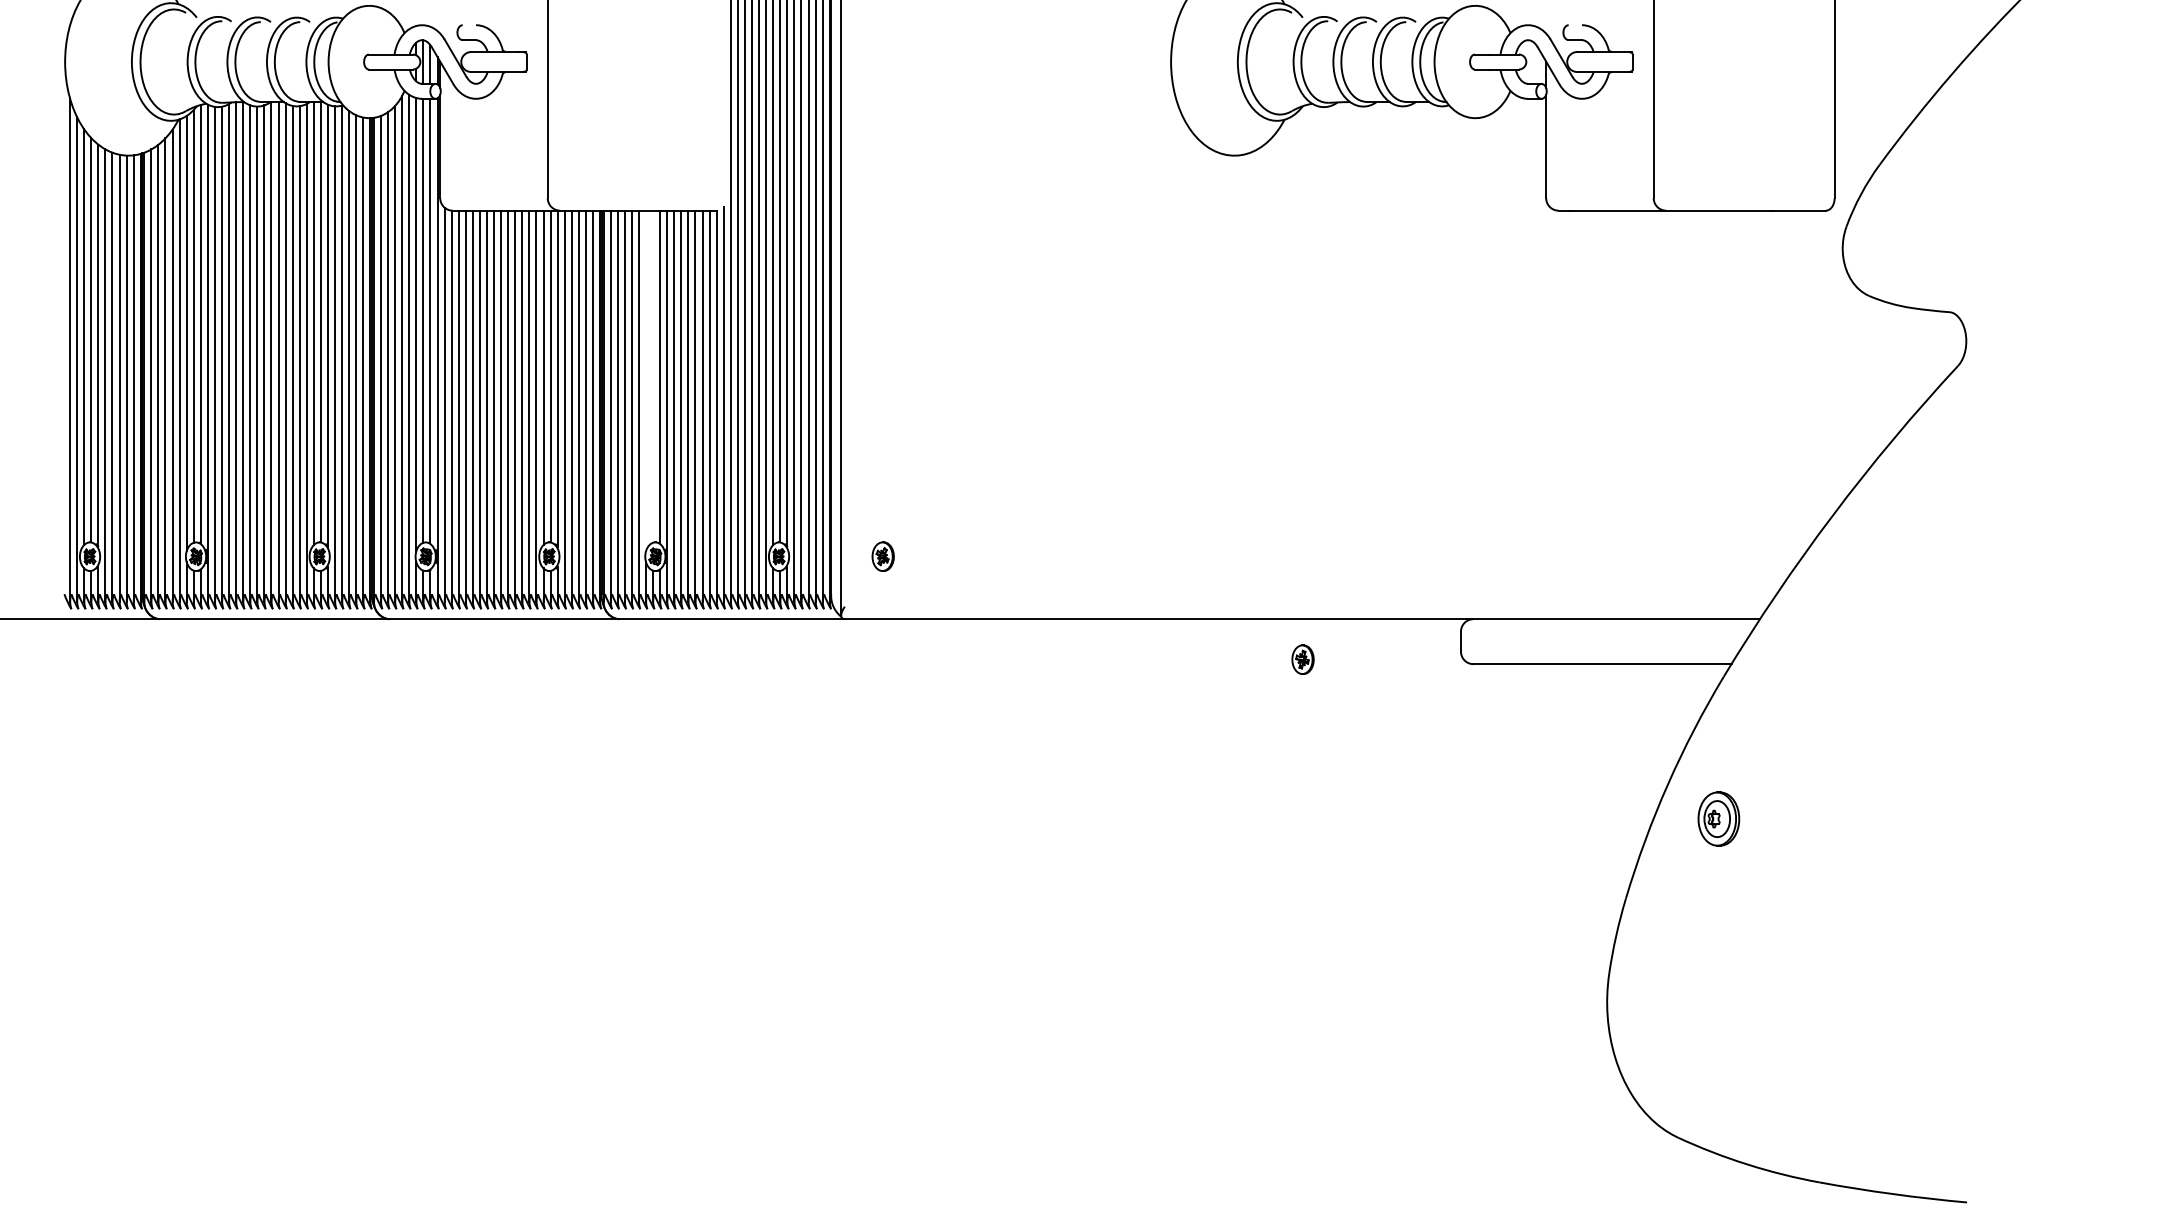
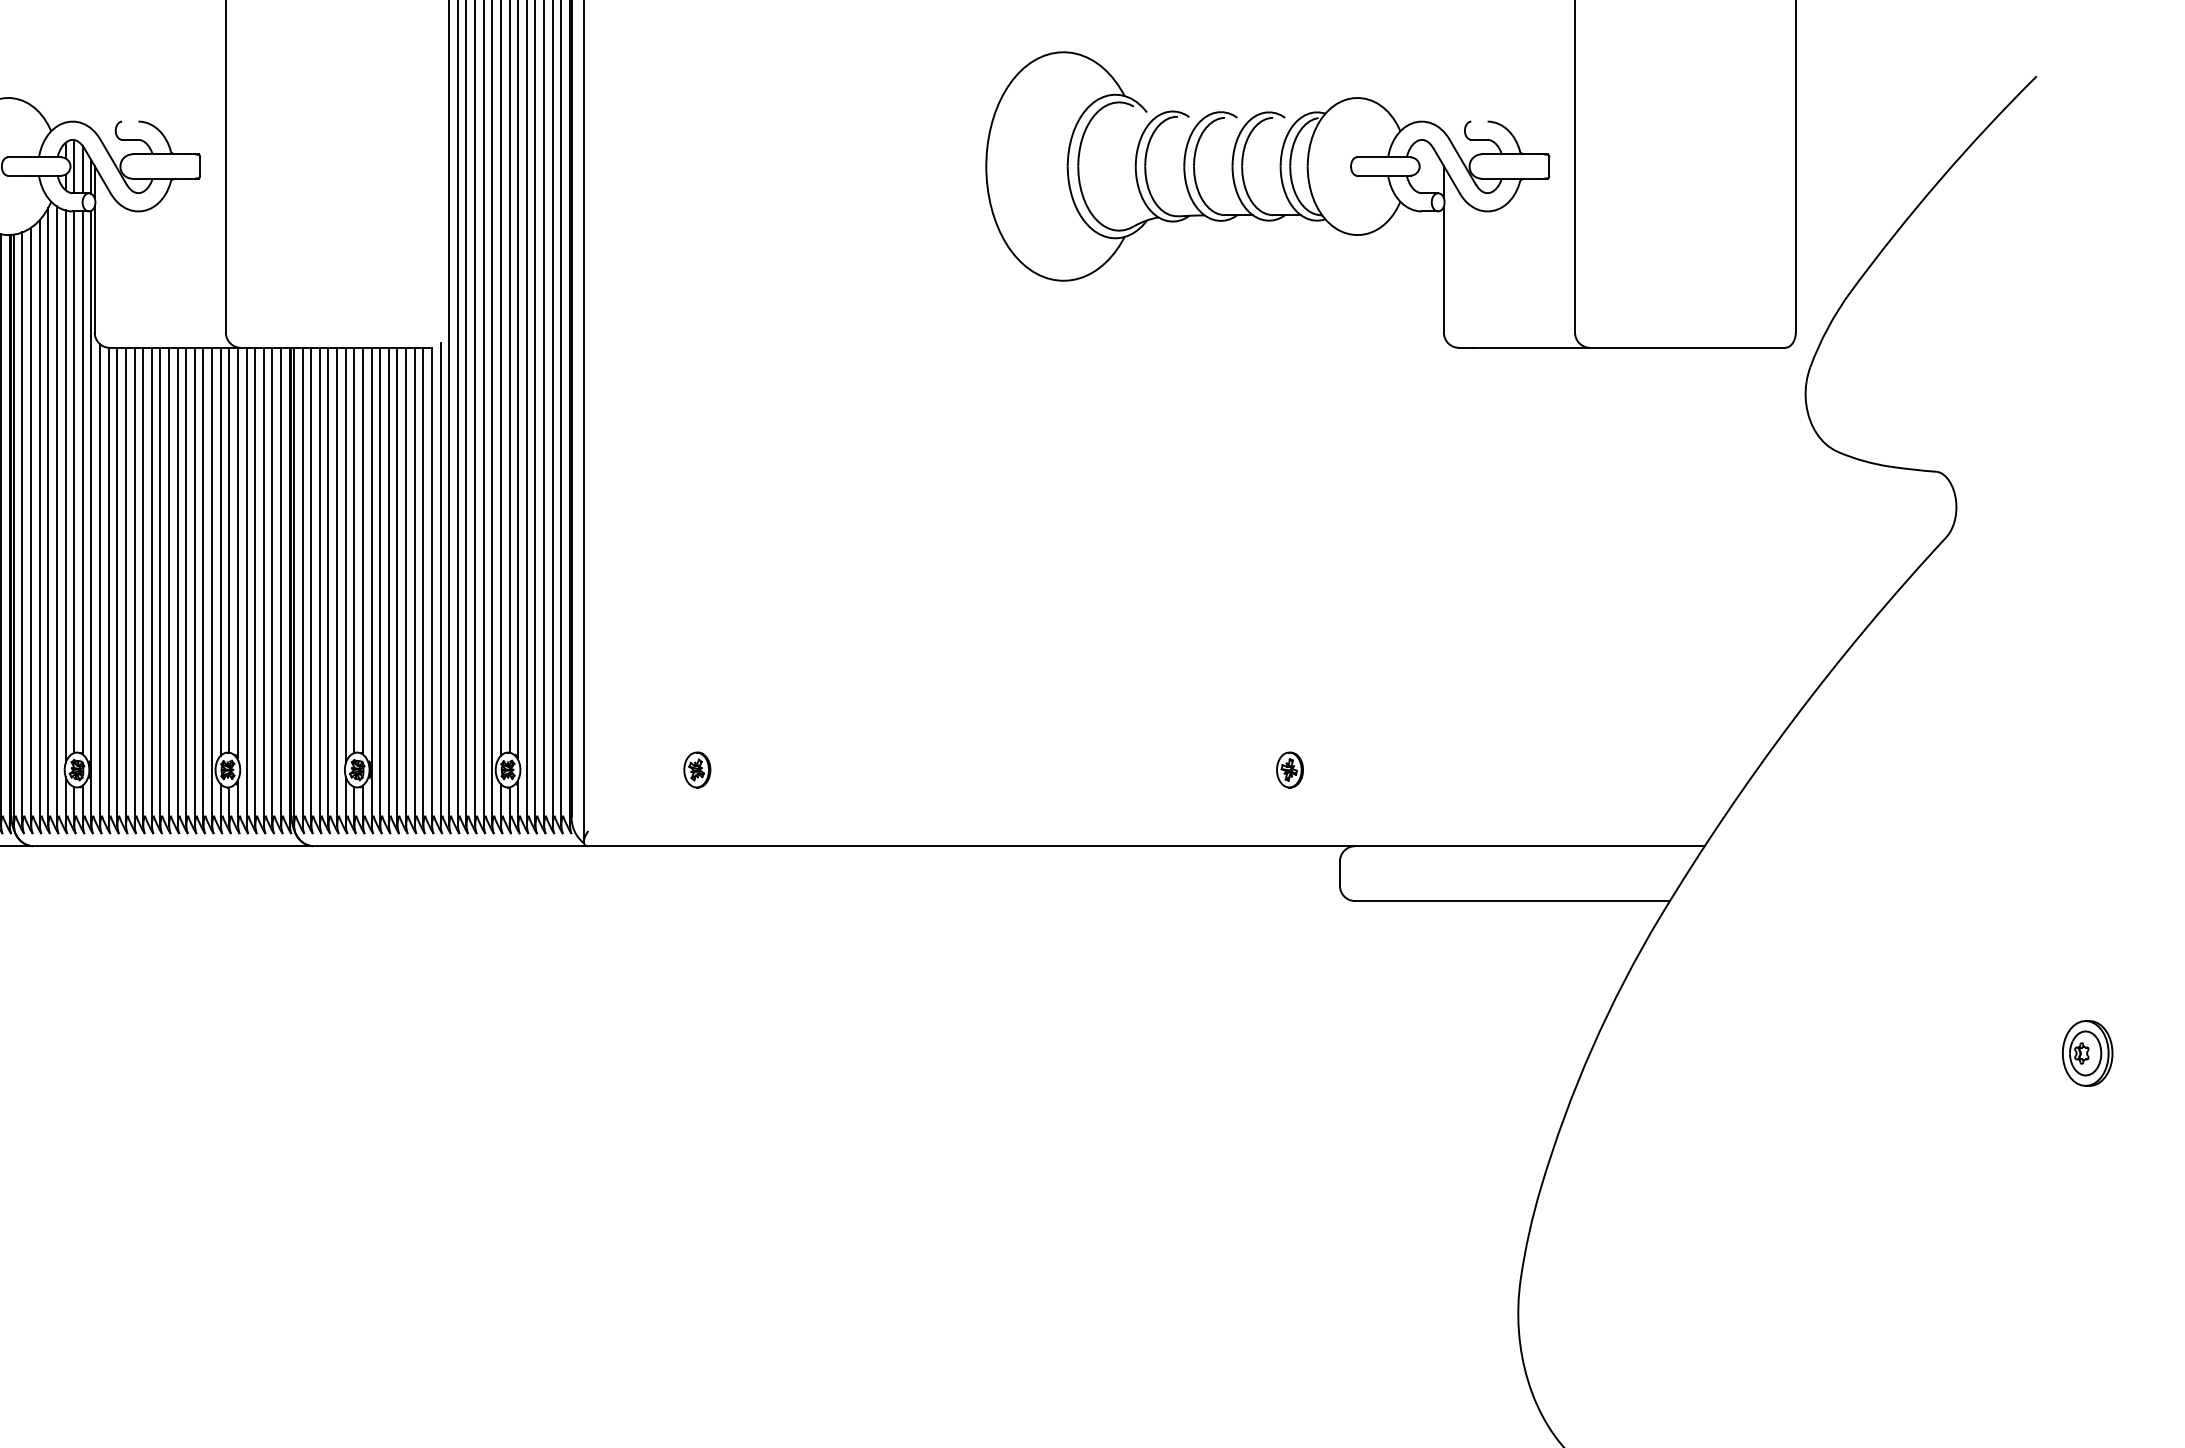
line: (653, 376) -> (354, 550), added
line: (645, 380) -> (345, 555), added
part: (882, 556) -> (696, 769), moved
part: (1302, 659) -> (1289, 769), moved
part: (1718, 818) -> (2087, 1052), moved

